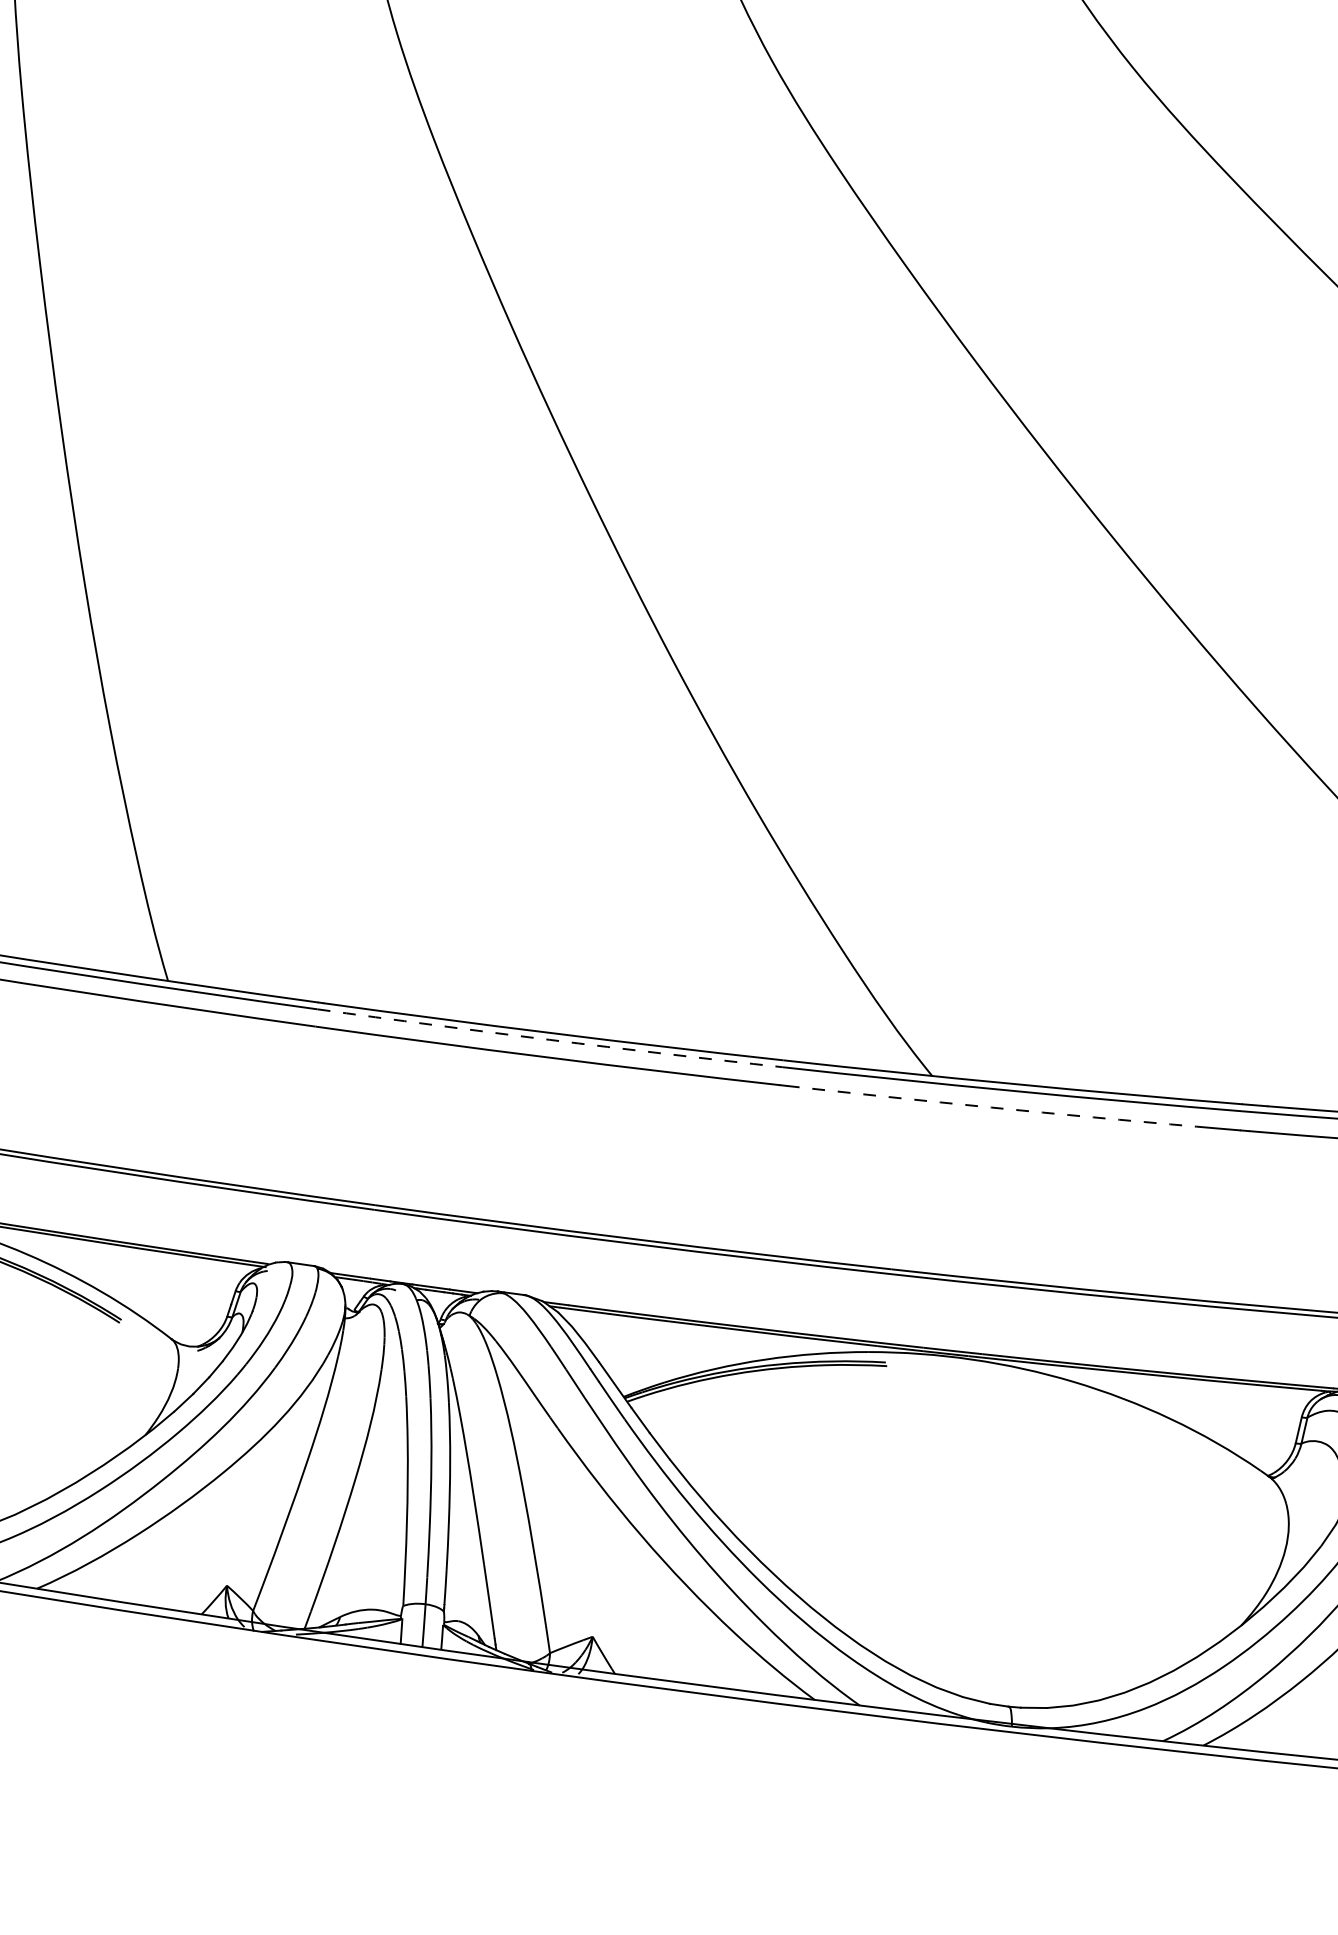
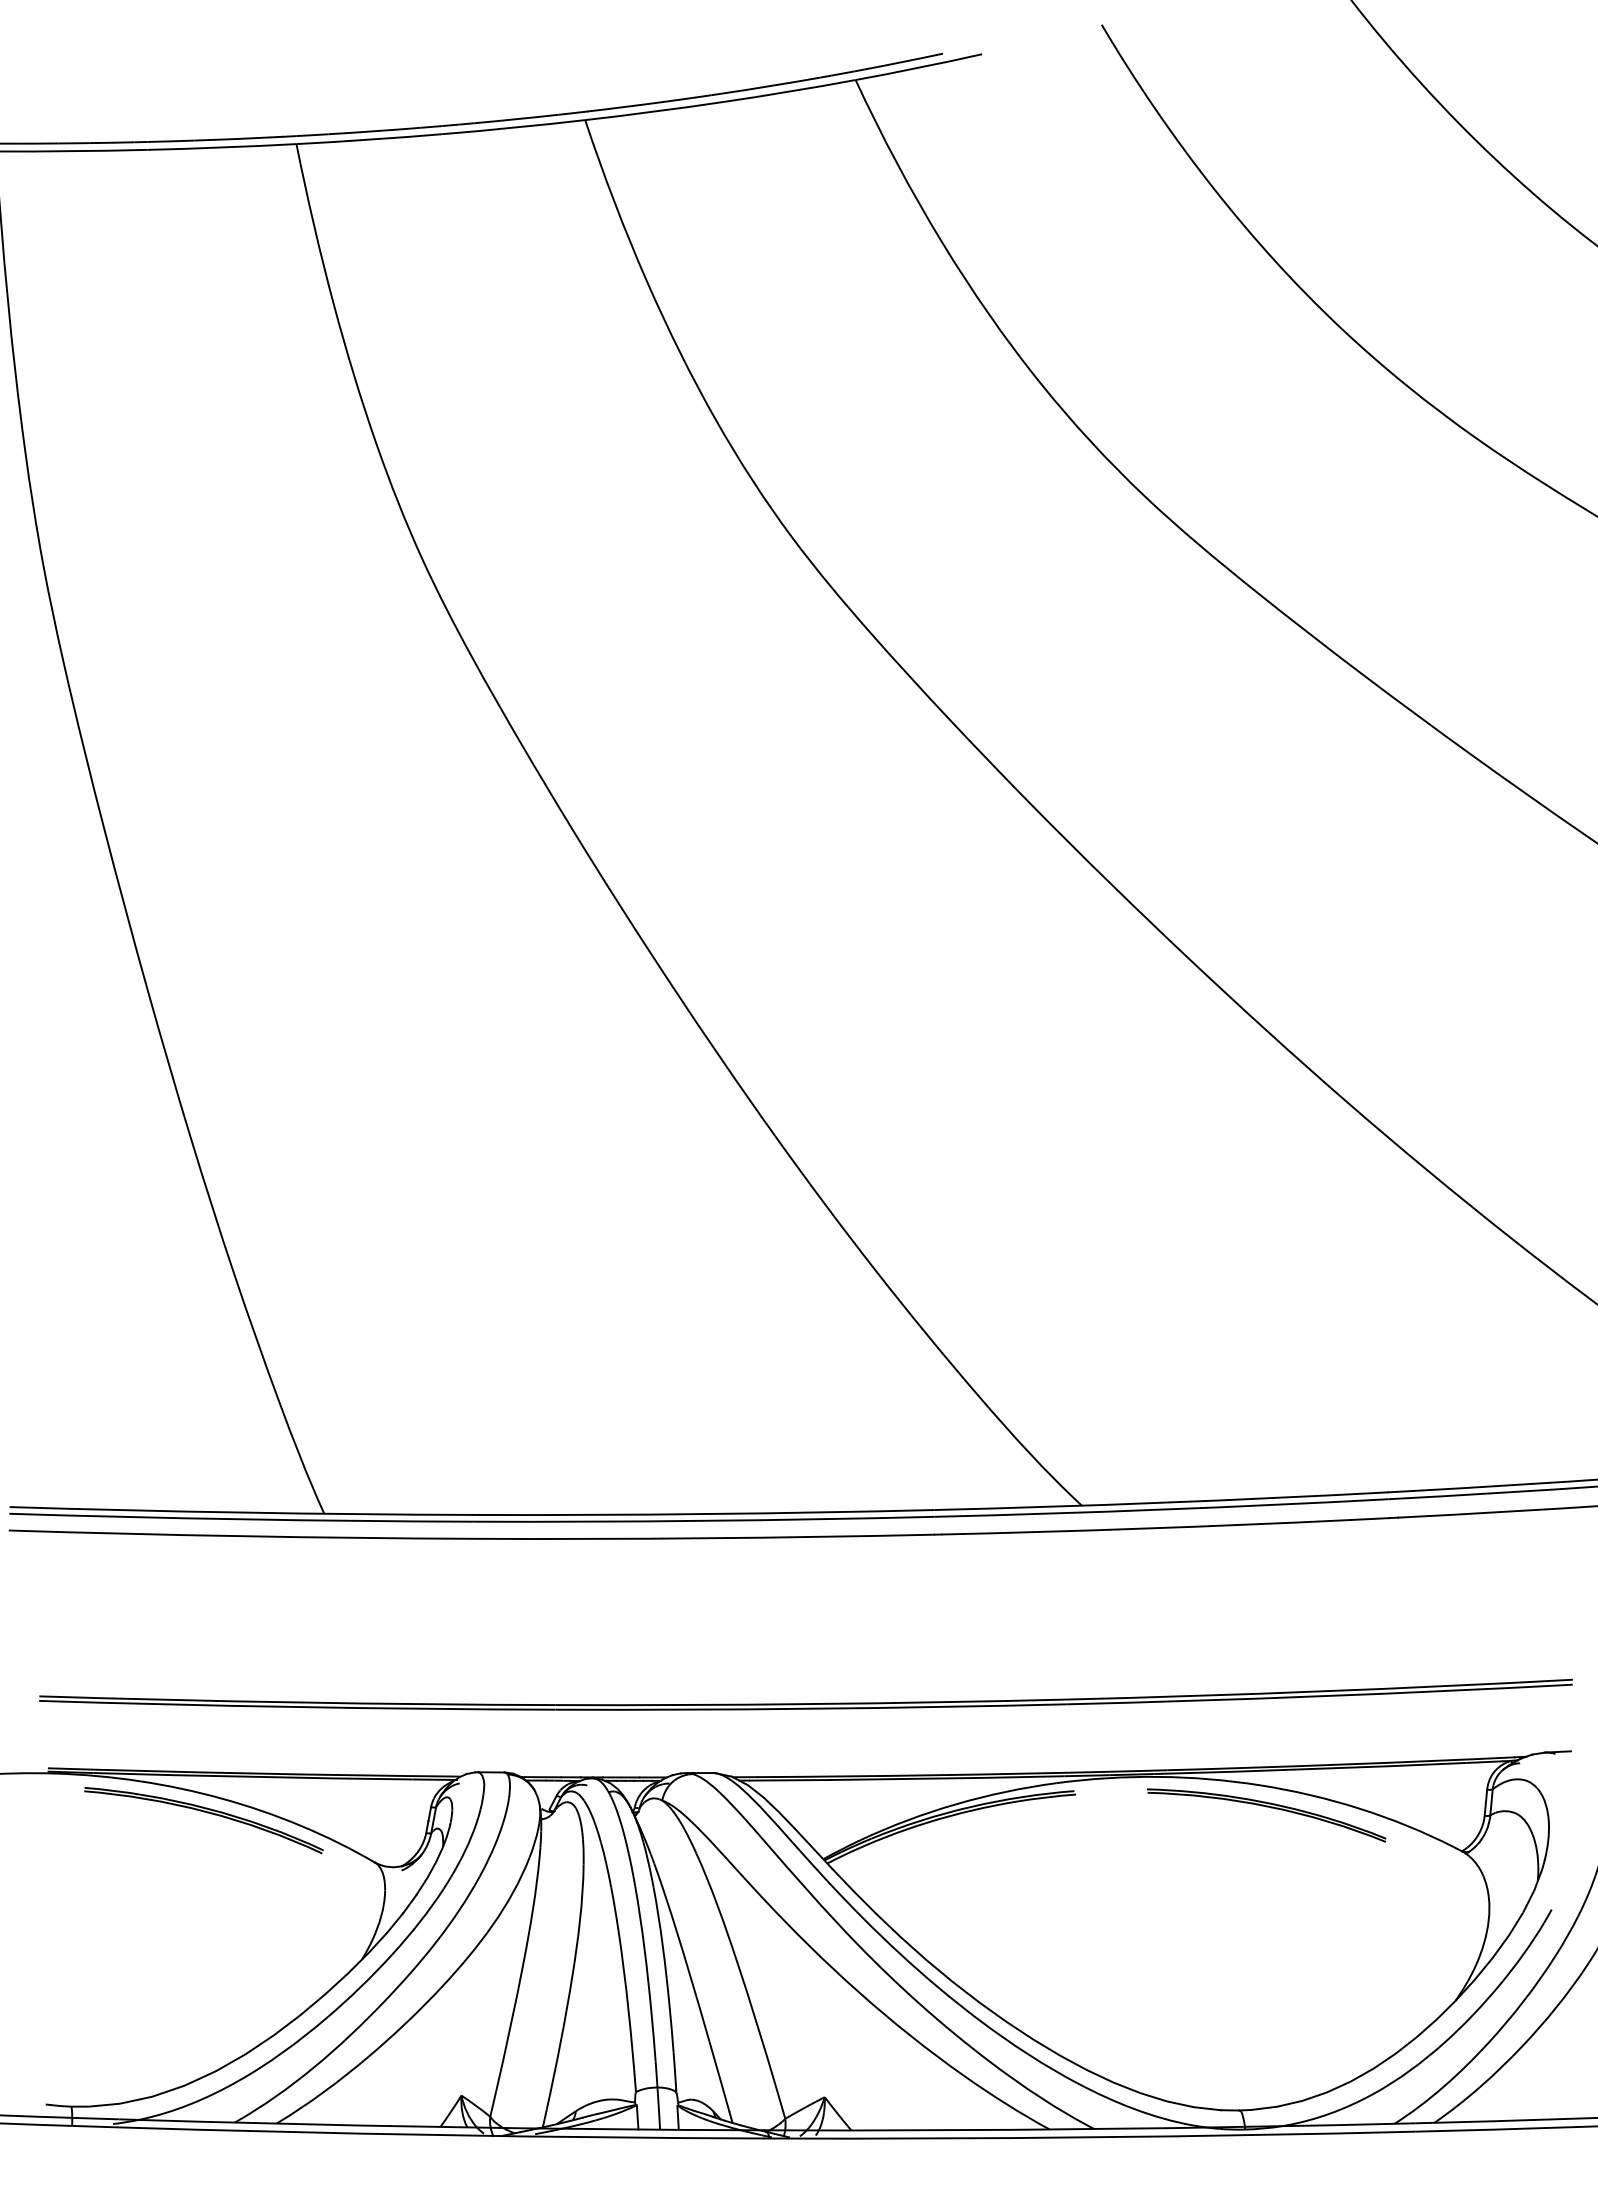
arc: (550, 1039) -> (704, 1520), dashed -> solid
arc: (991, 1107) -> (1143, 1528), dashed -> solid
part: (1077, 1405) -> (1266, 1807), added

